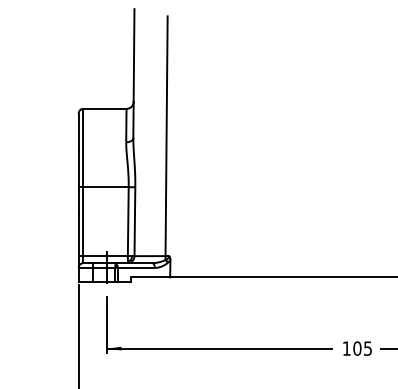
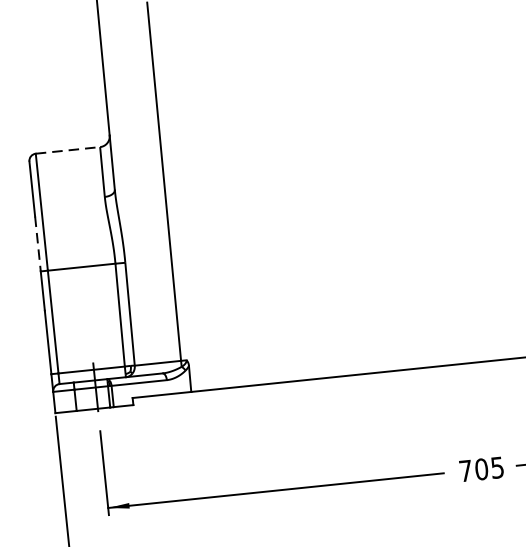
line: (104, 108) -> (67, 149), solid -> dashed
line: (78, 169) -> (37, 245), solid -> dashed
text: (346, 348) -> (465, 470), 105 -> 705

